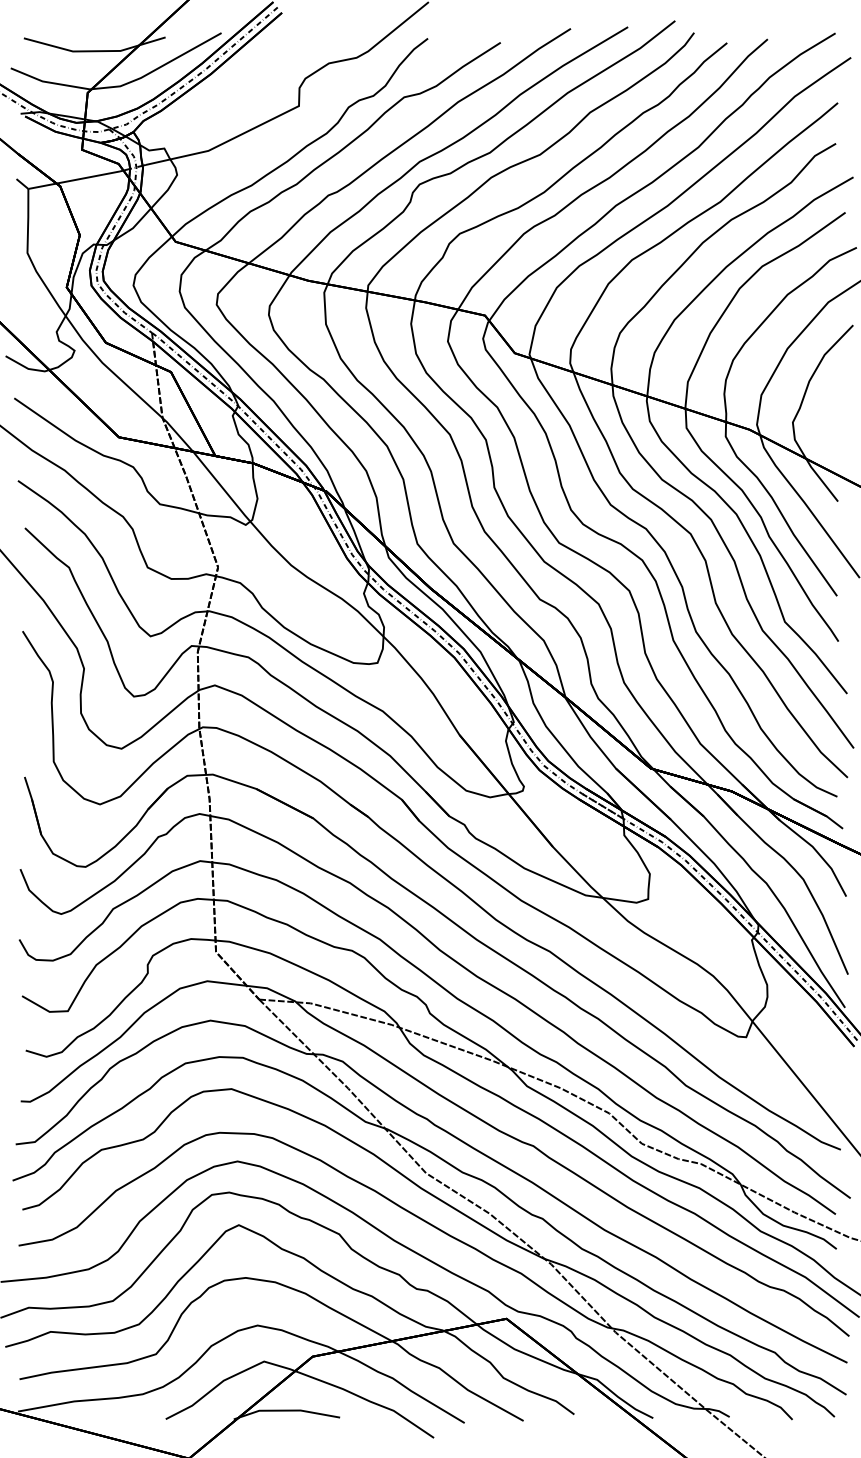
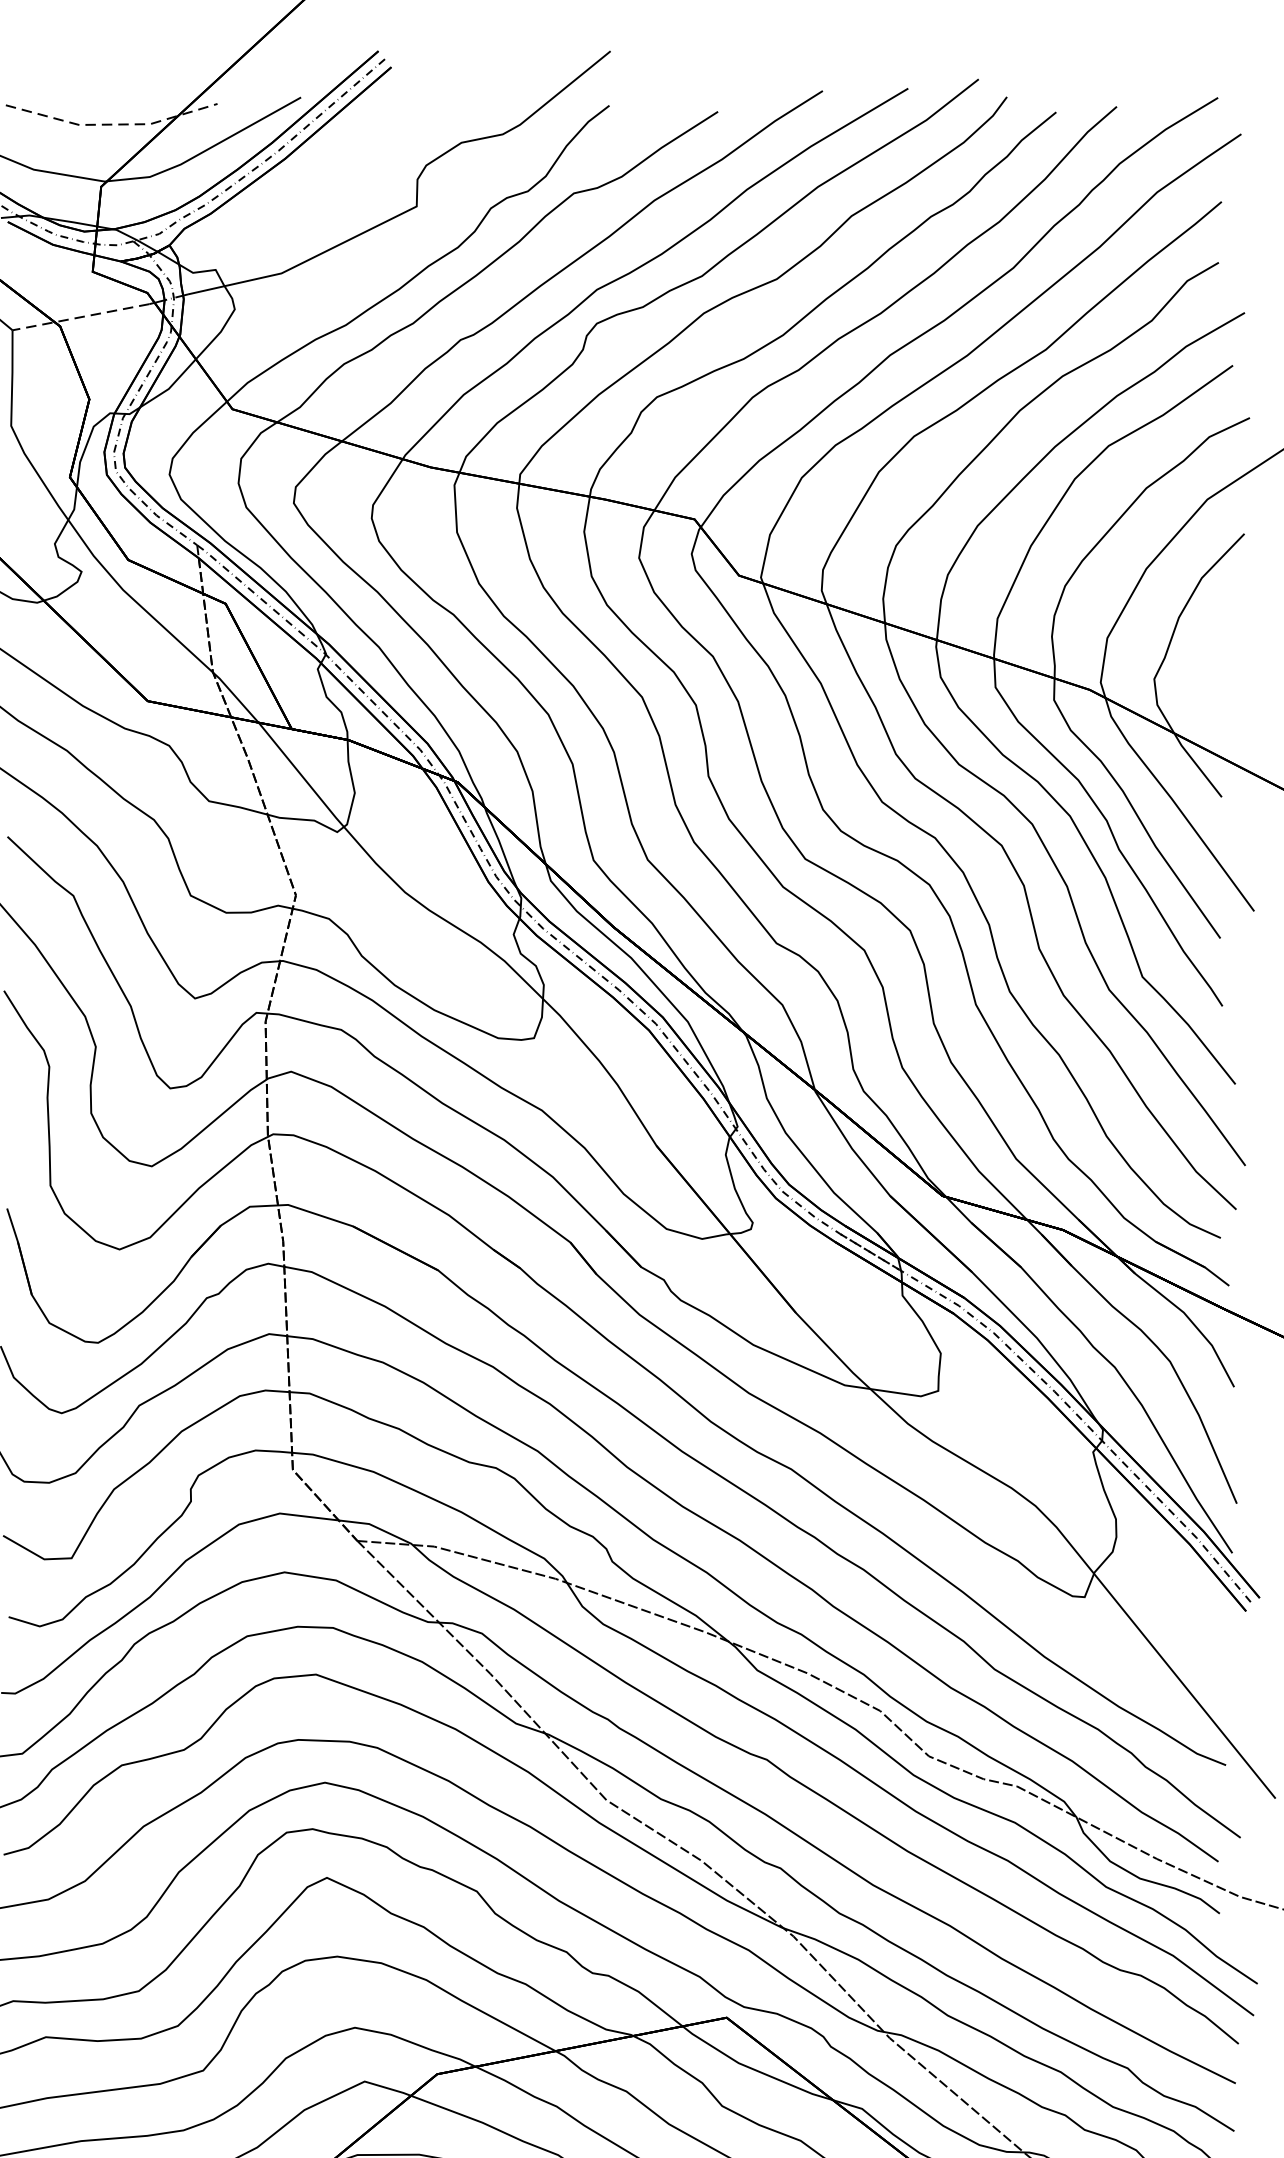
line: (95, 51) -> (112, 124), solid -> dashed
line: (74, 180) -> (81, 317), solid -> dashed

